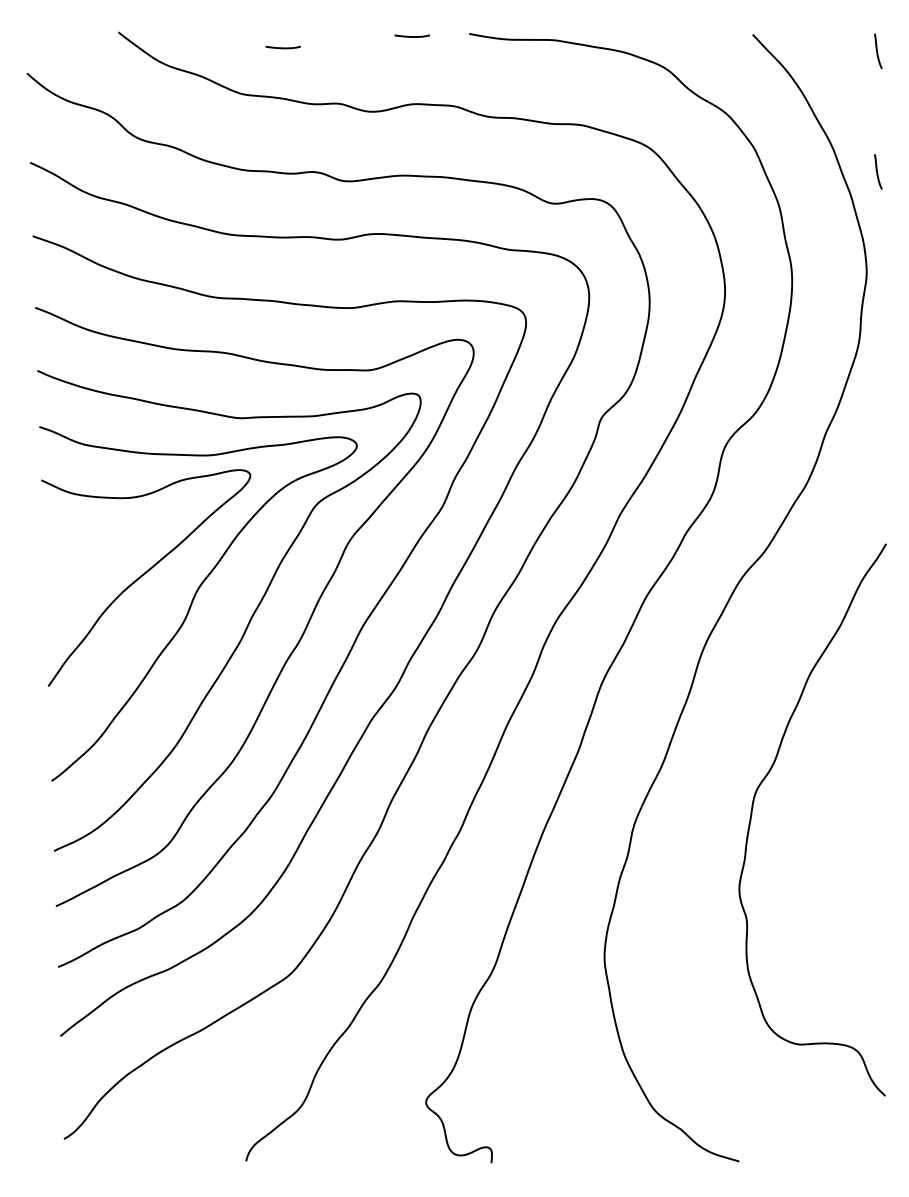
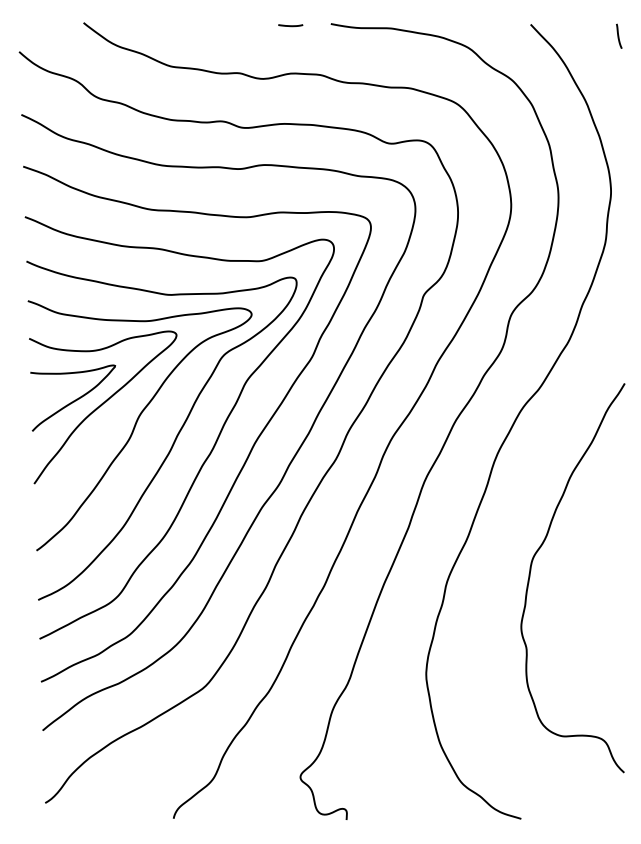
line: (282, 47) -> (199, 33), removed
curve: (878, 170) -> (619, 120), removed
curve: (106, 566) -> (75, 399), added

